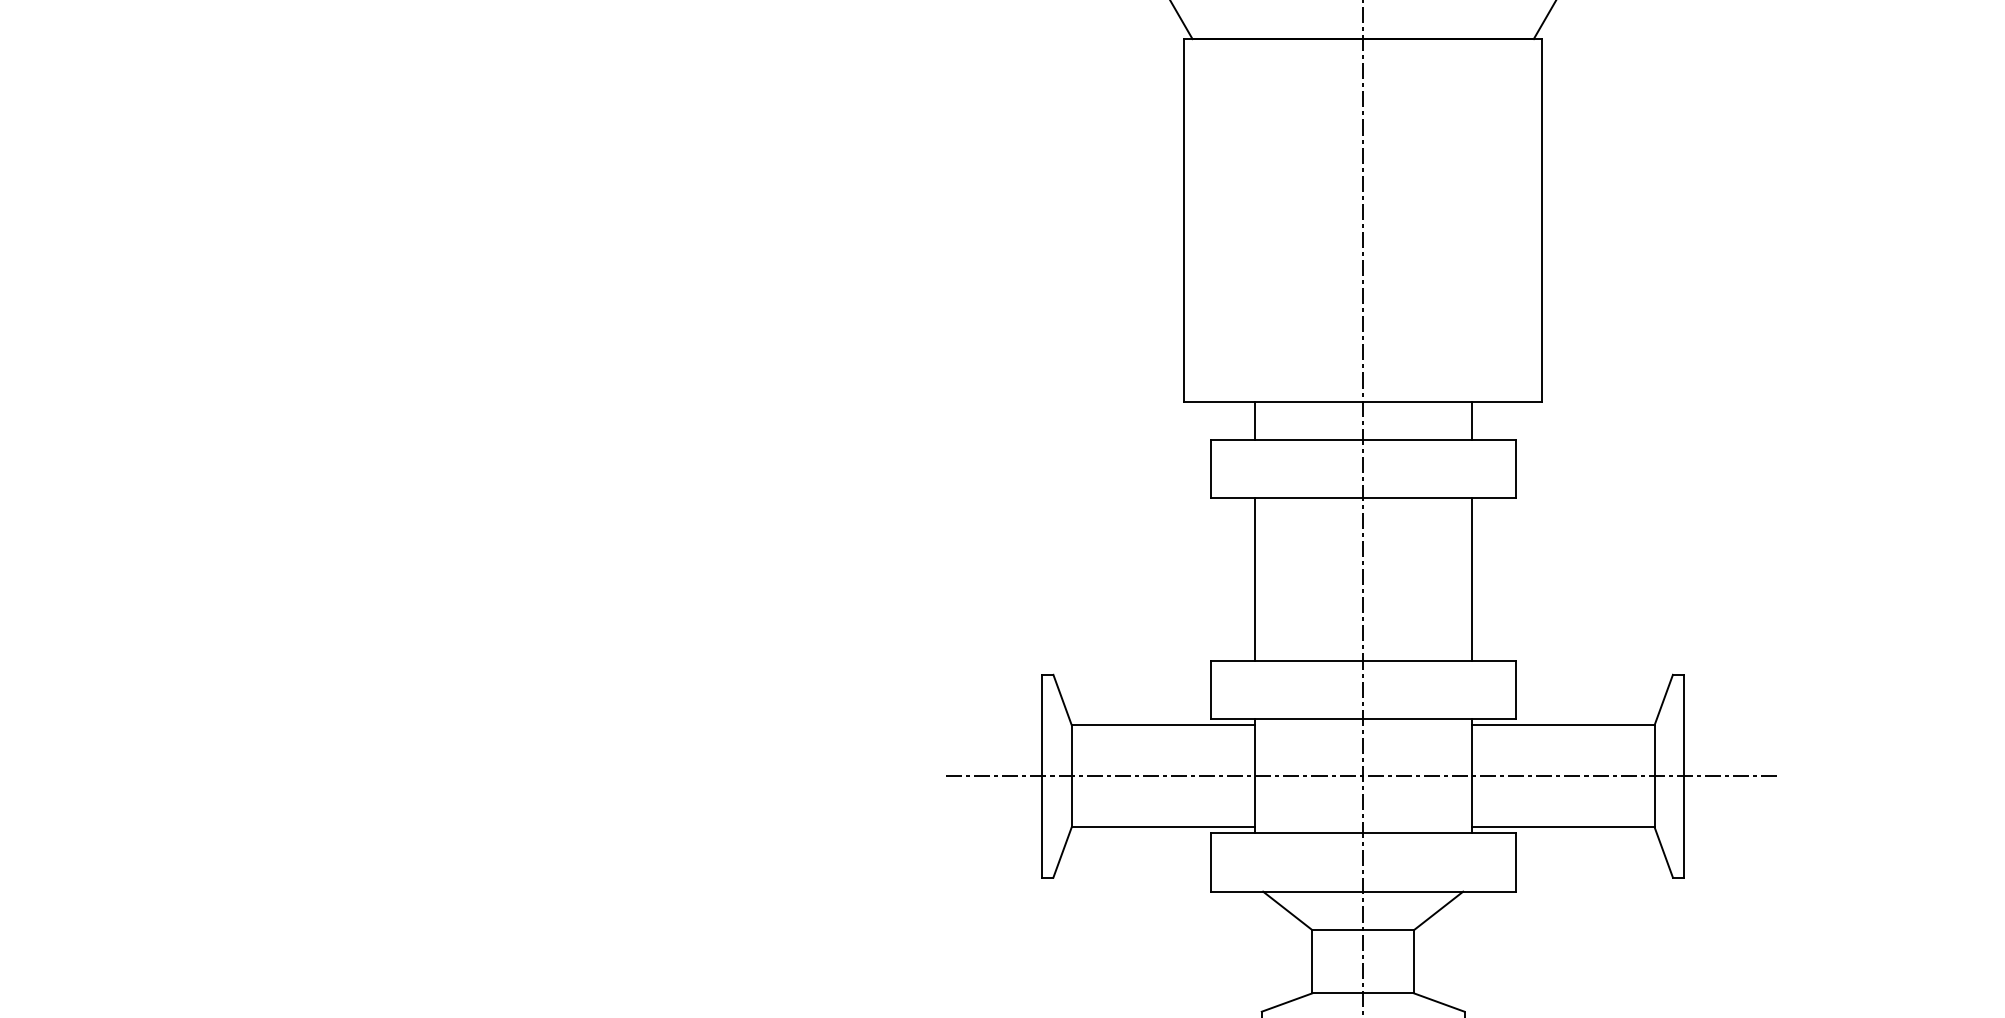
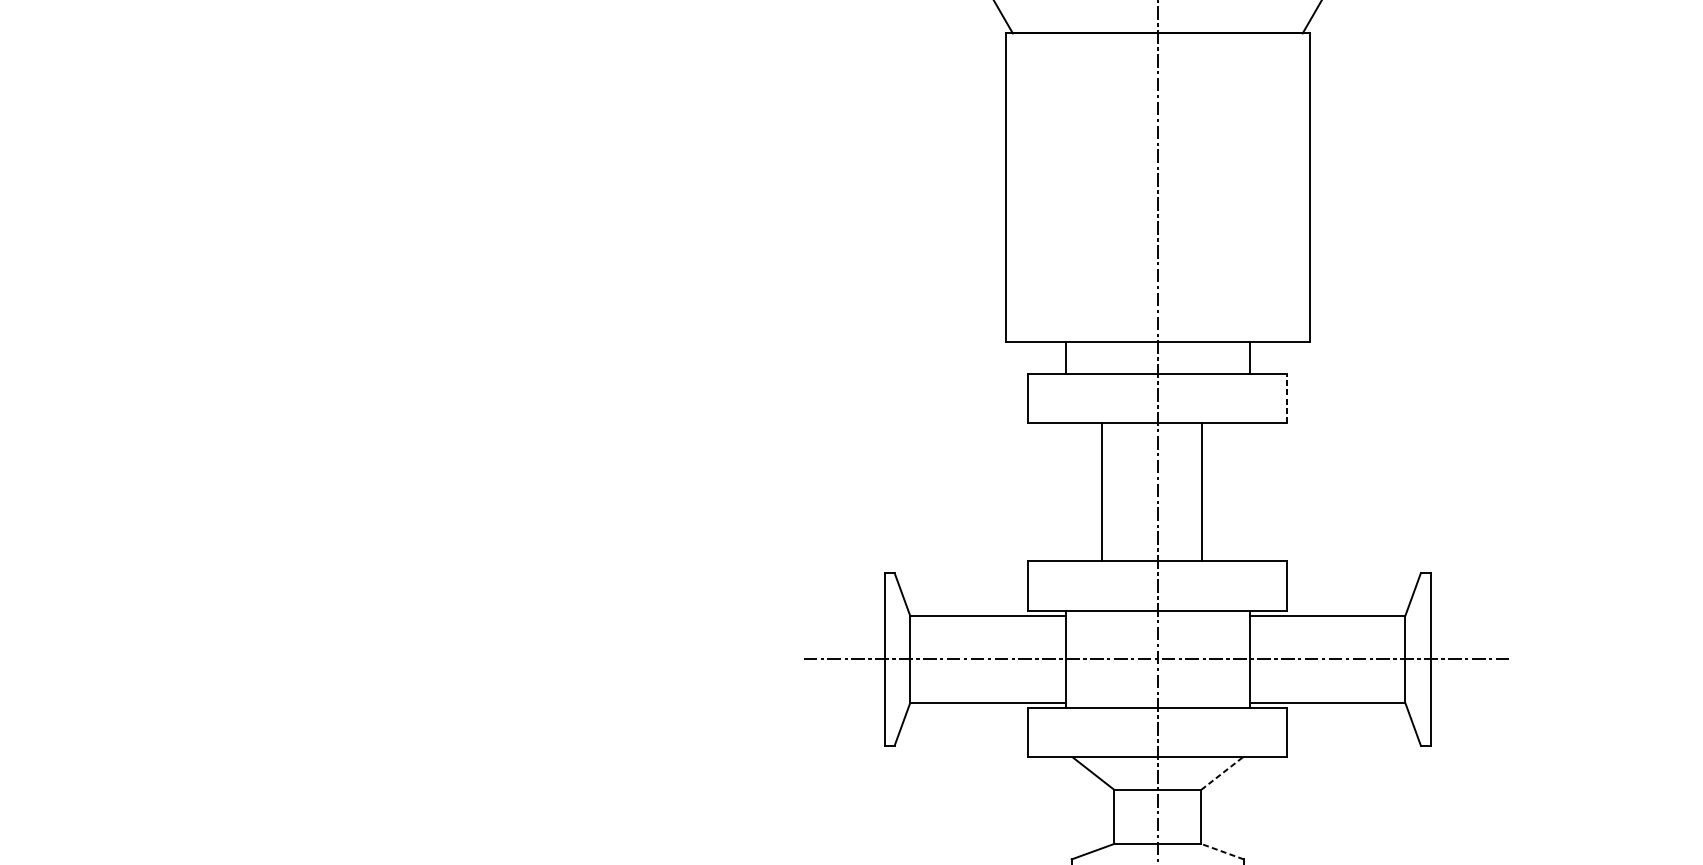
line: (1515, 468) -> (1287, 398), solid -> dashed
line: (1254, 579) -> (1102, 492), moved
line: (1471, 579) -> (1202, 492), moved
line: (1438, 911) -> (1221, 774), solid -> dashed
line: (1439, 1002) -> (1222, 851), solid -> dashed

